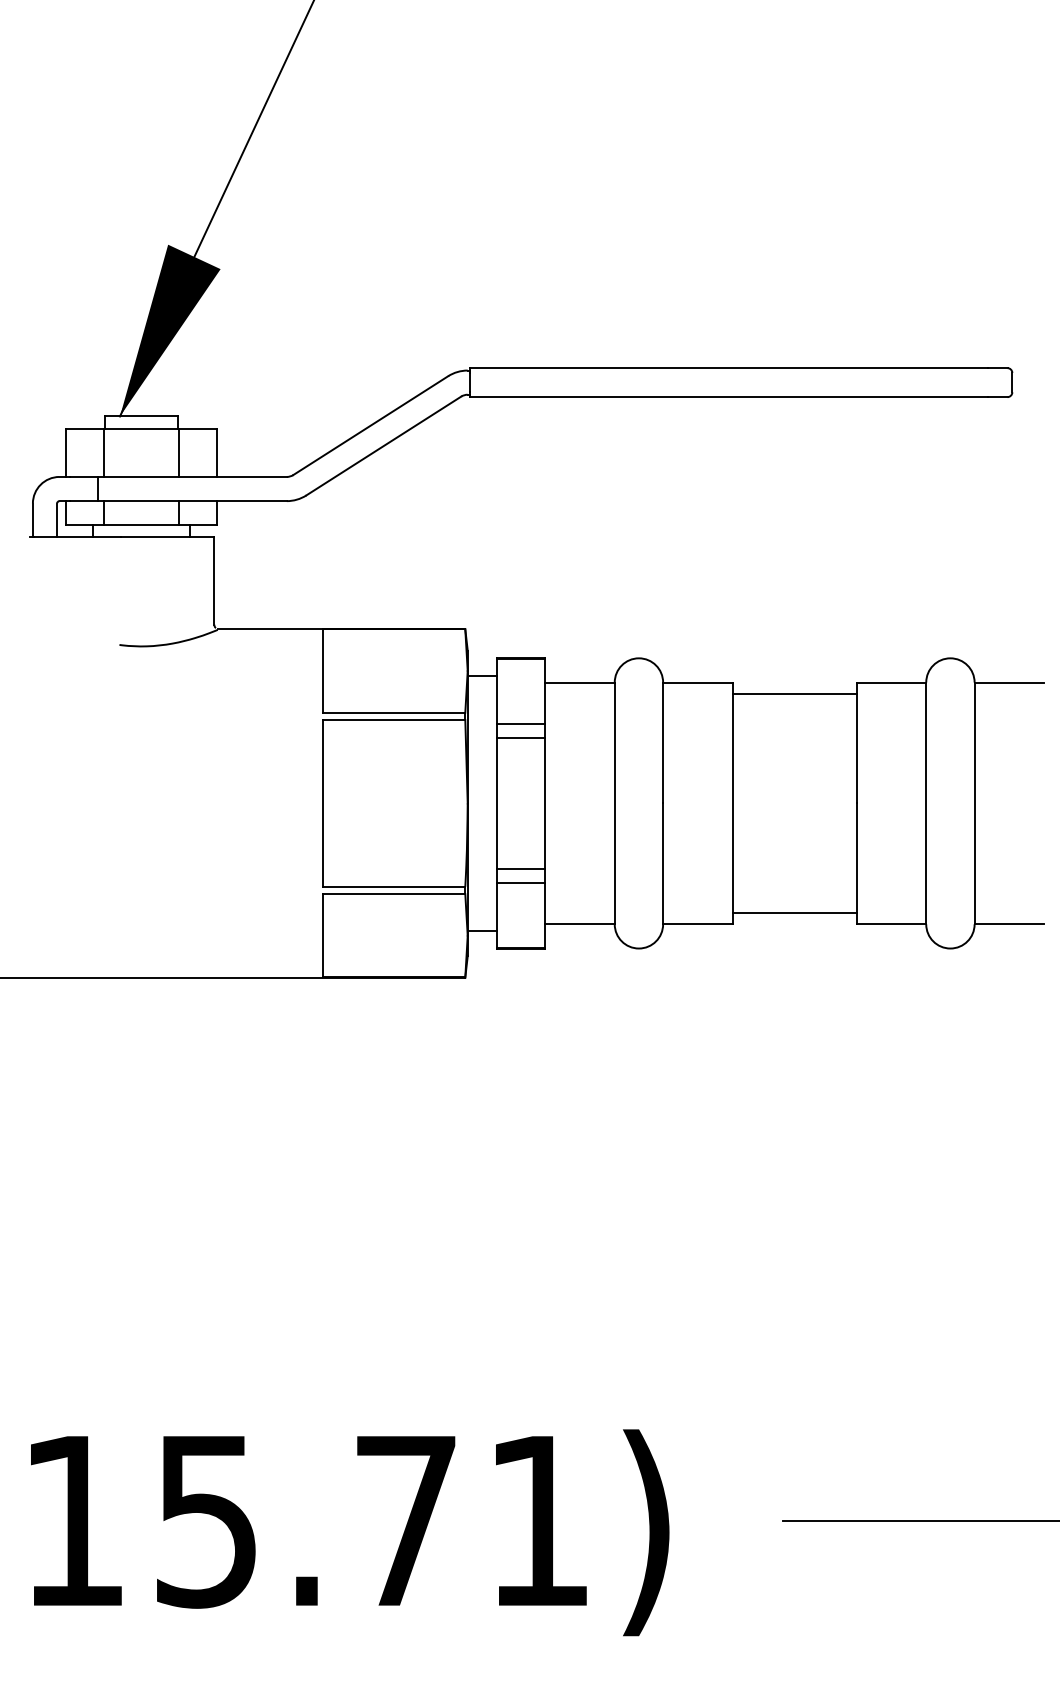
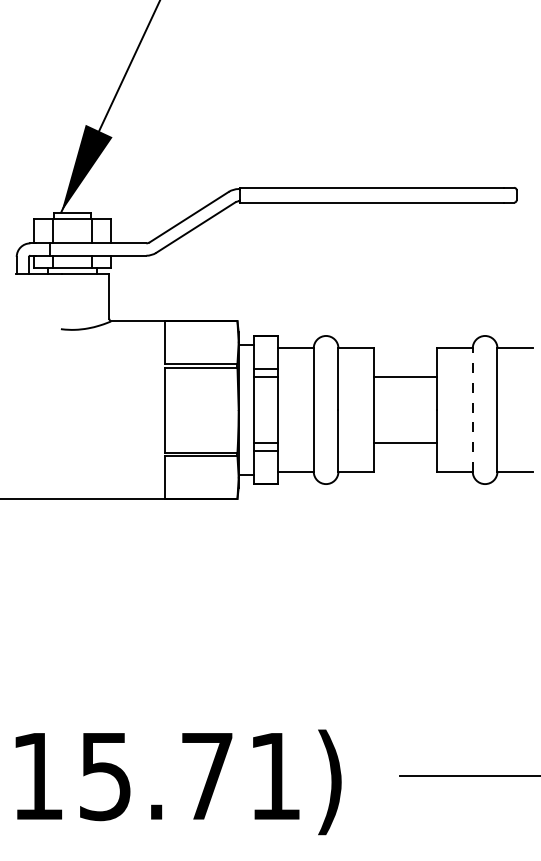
line: (794, 694) -> (405, 377), moved
line: (925, 804) -> (472, 410), solid -> dashed
line: (794, 912) -> (405, 442), moved

